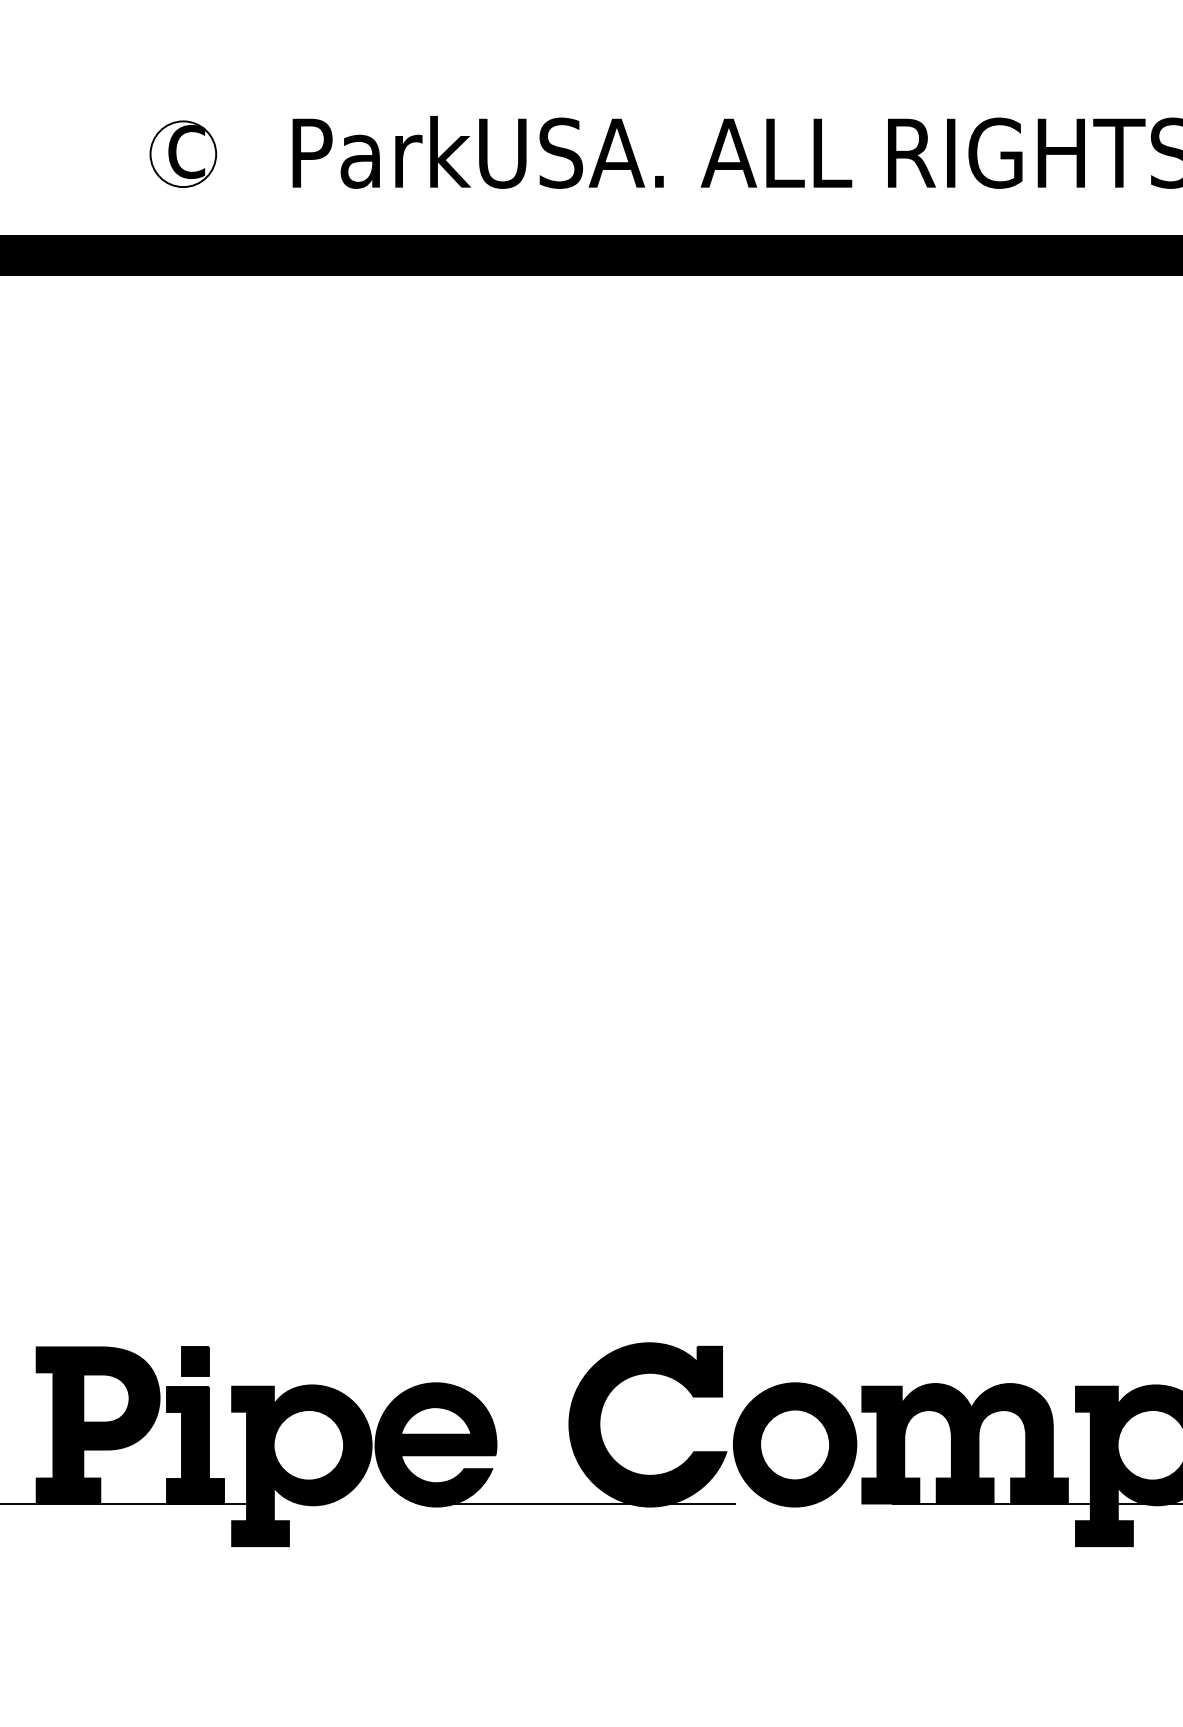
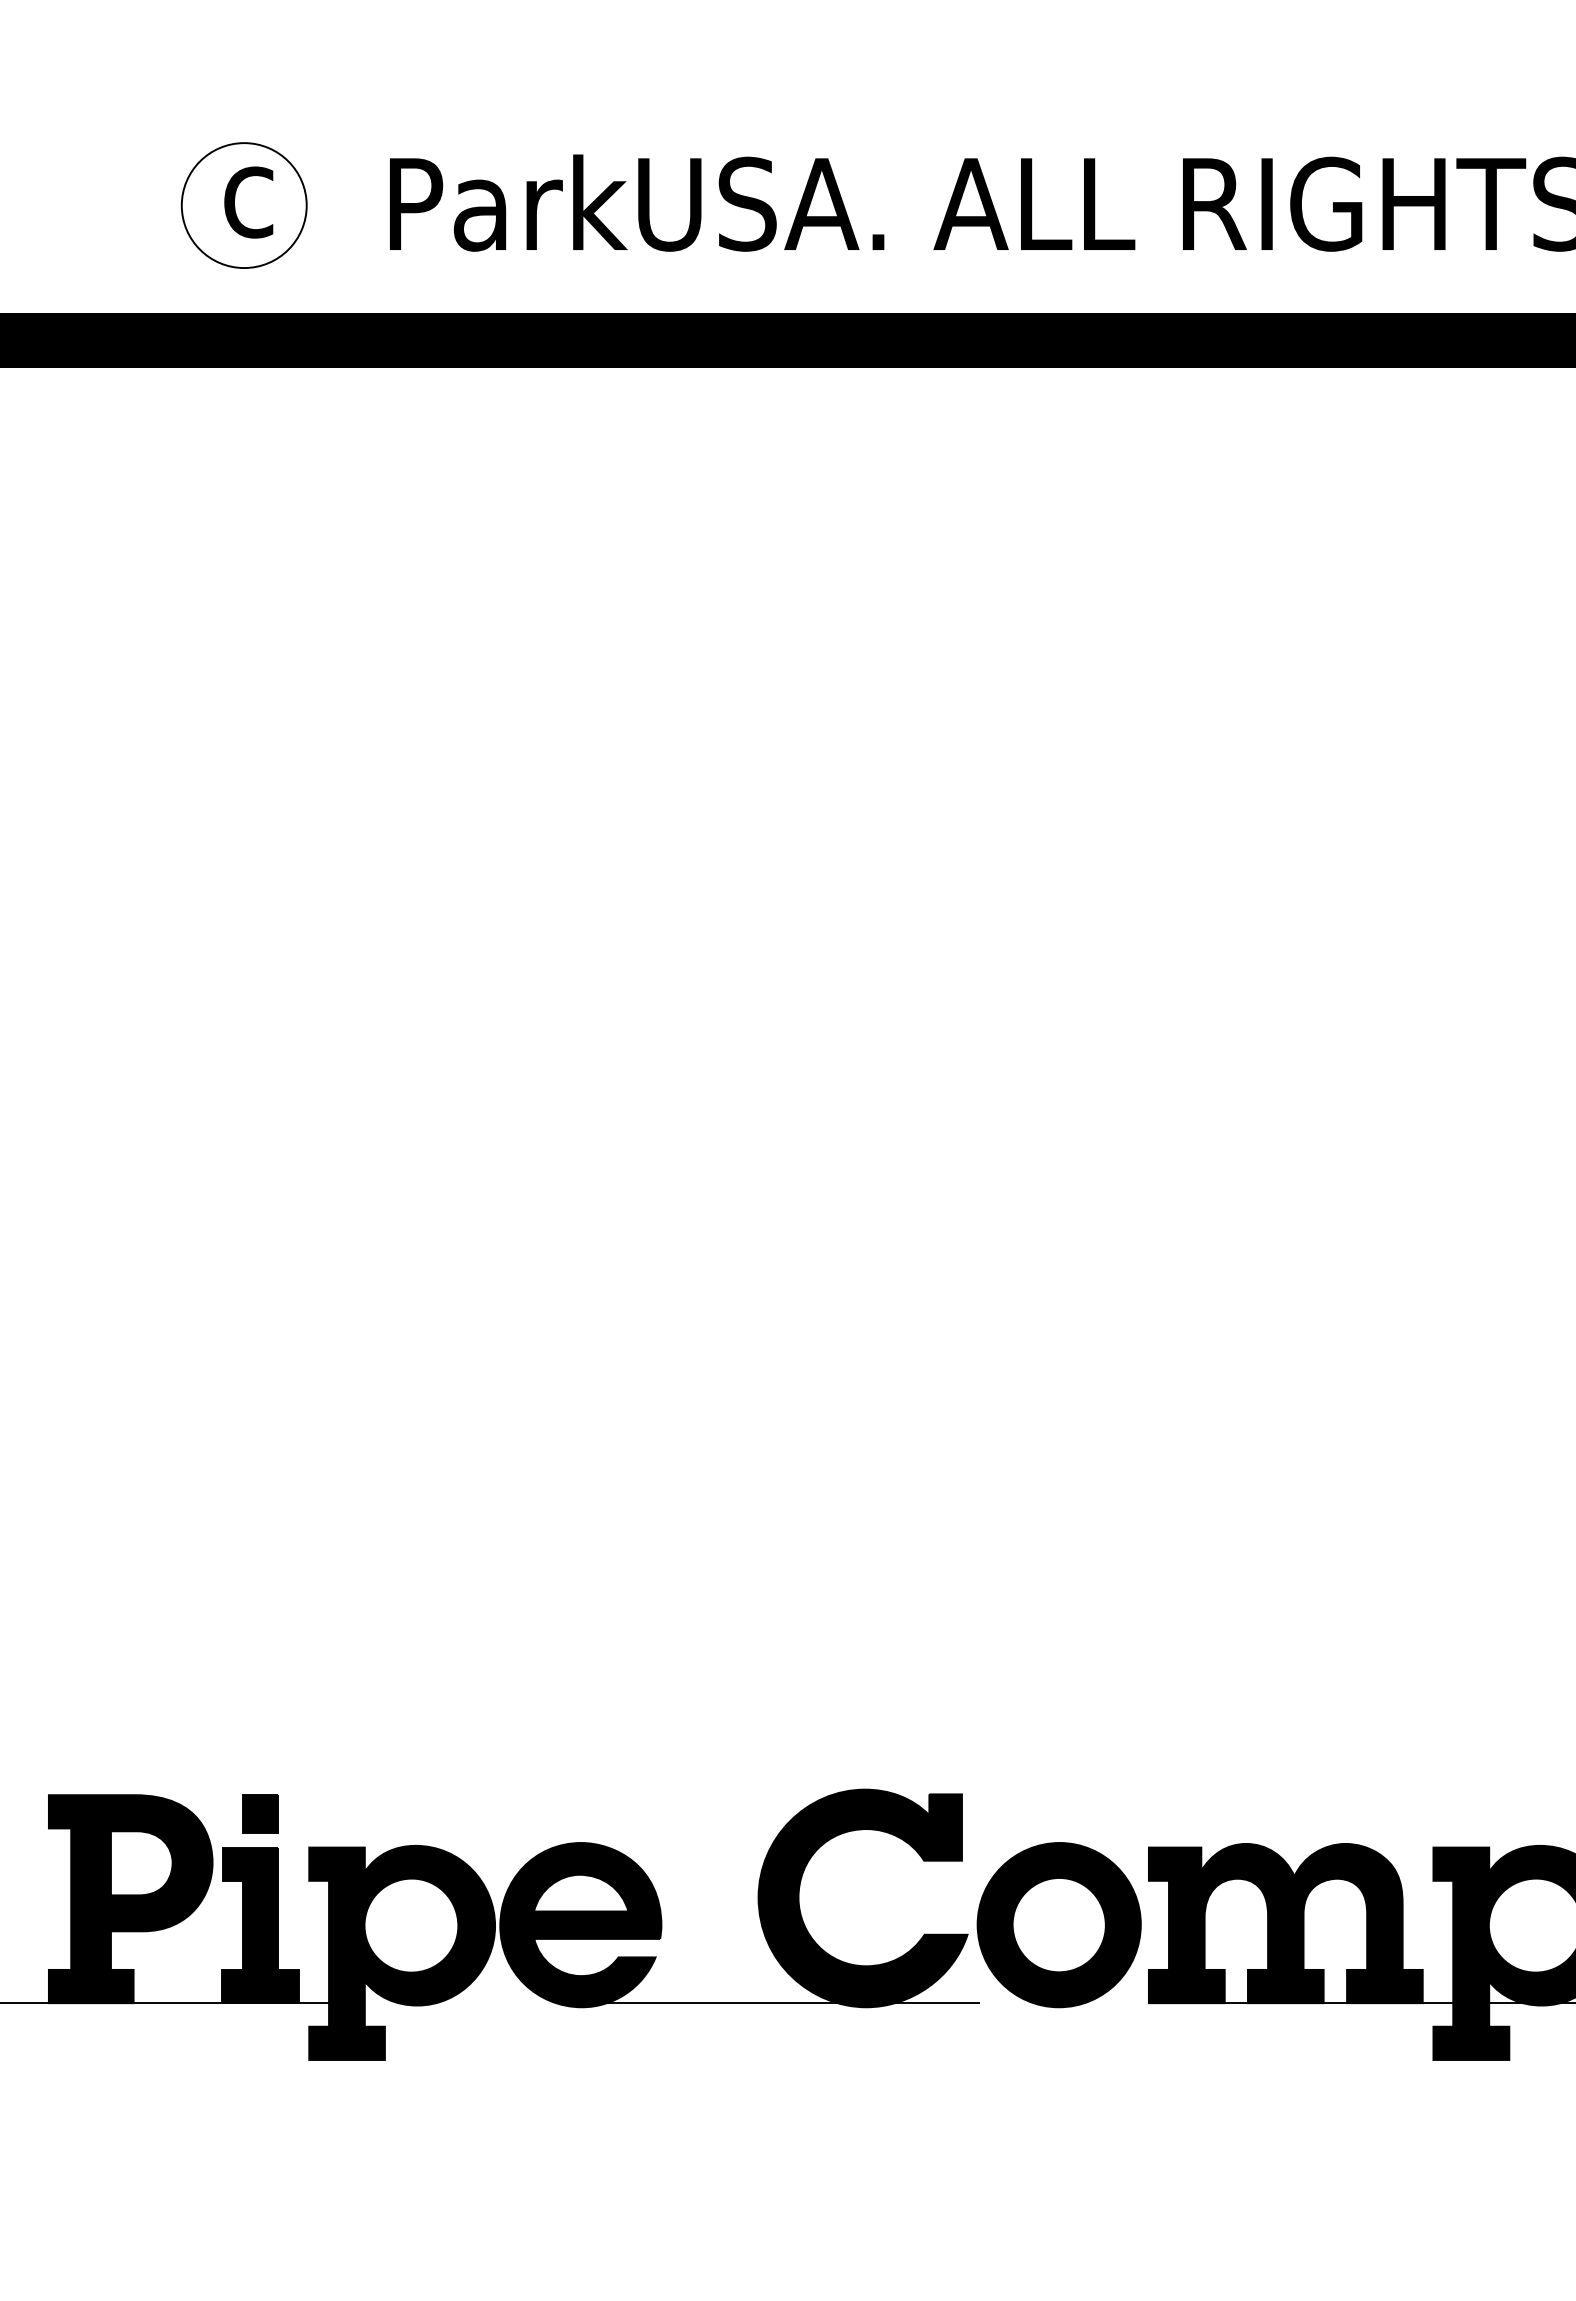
circle: (182, 154) -> (243, 205), size x1.43

